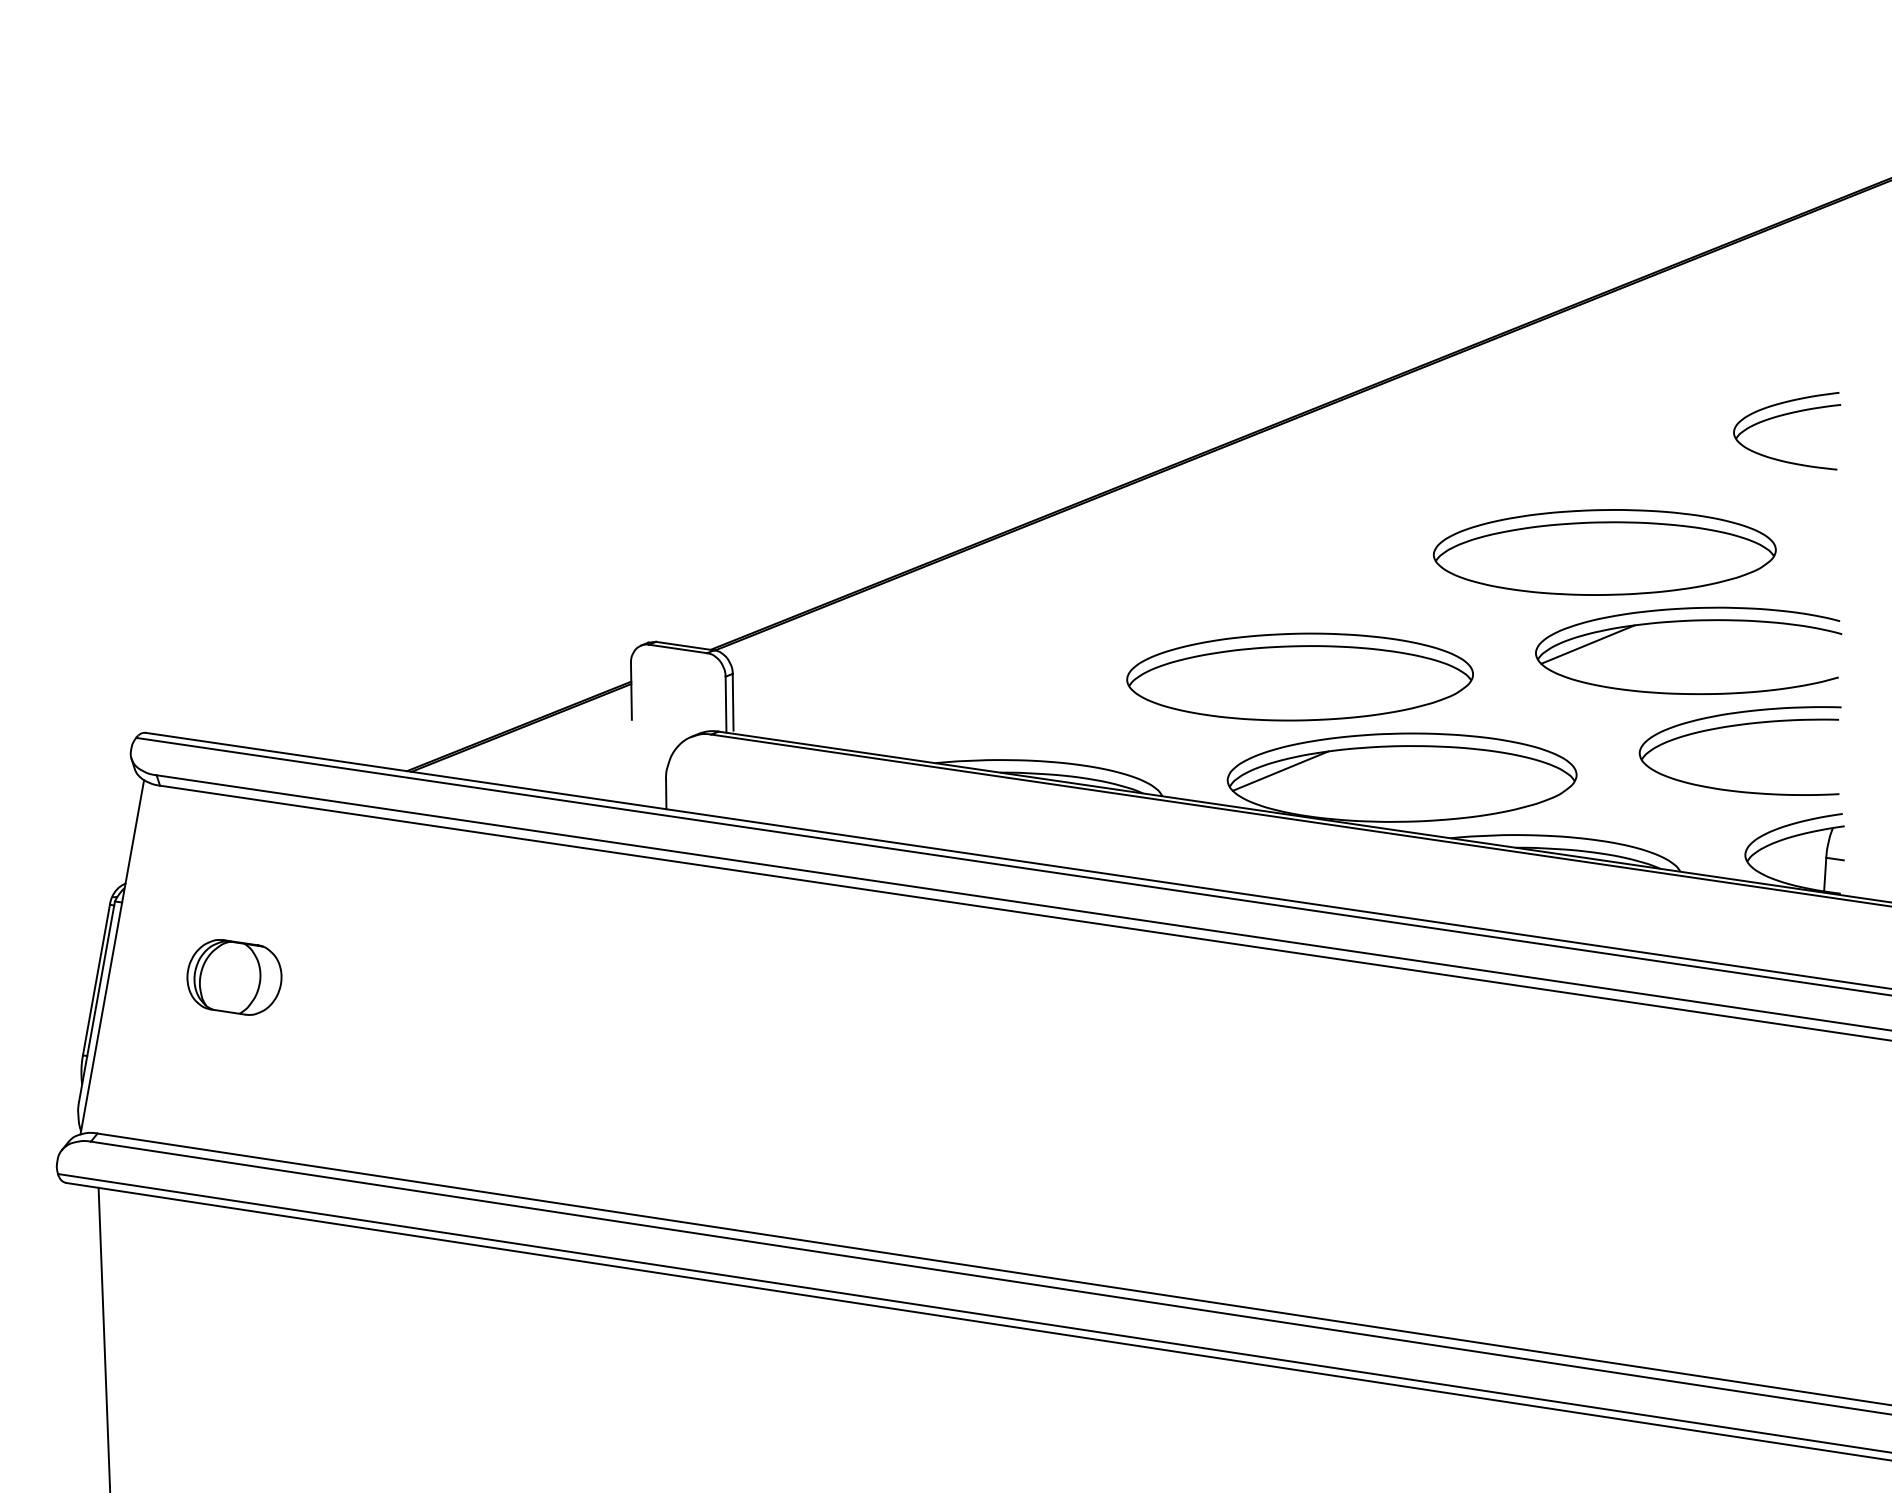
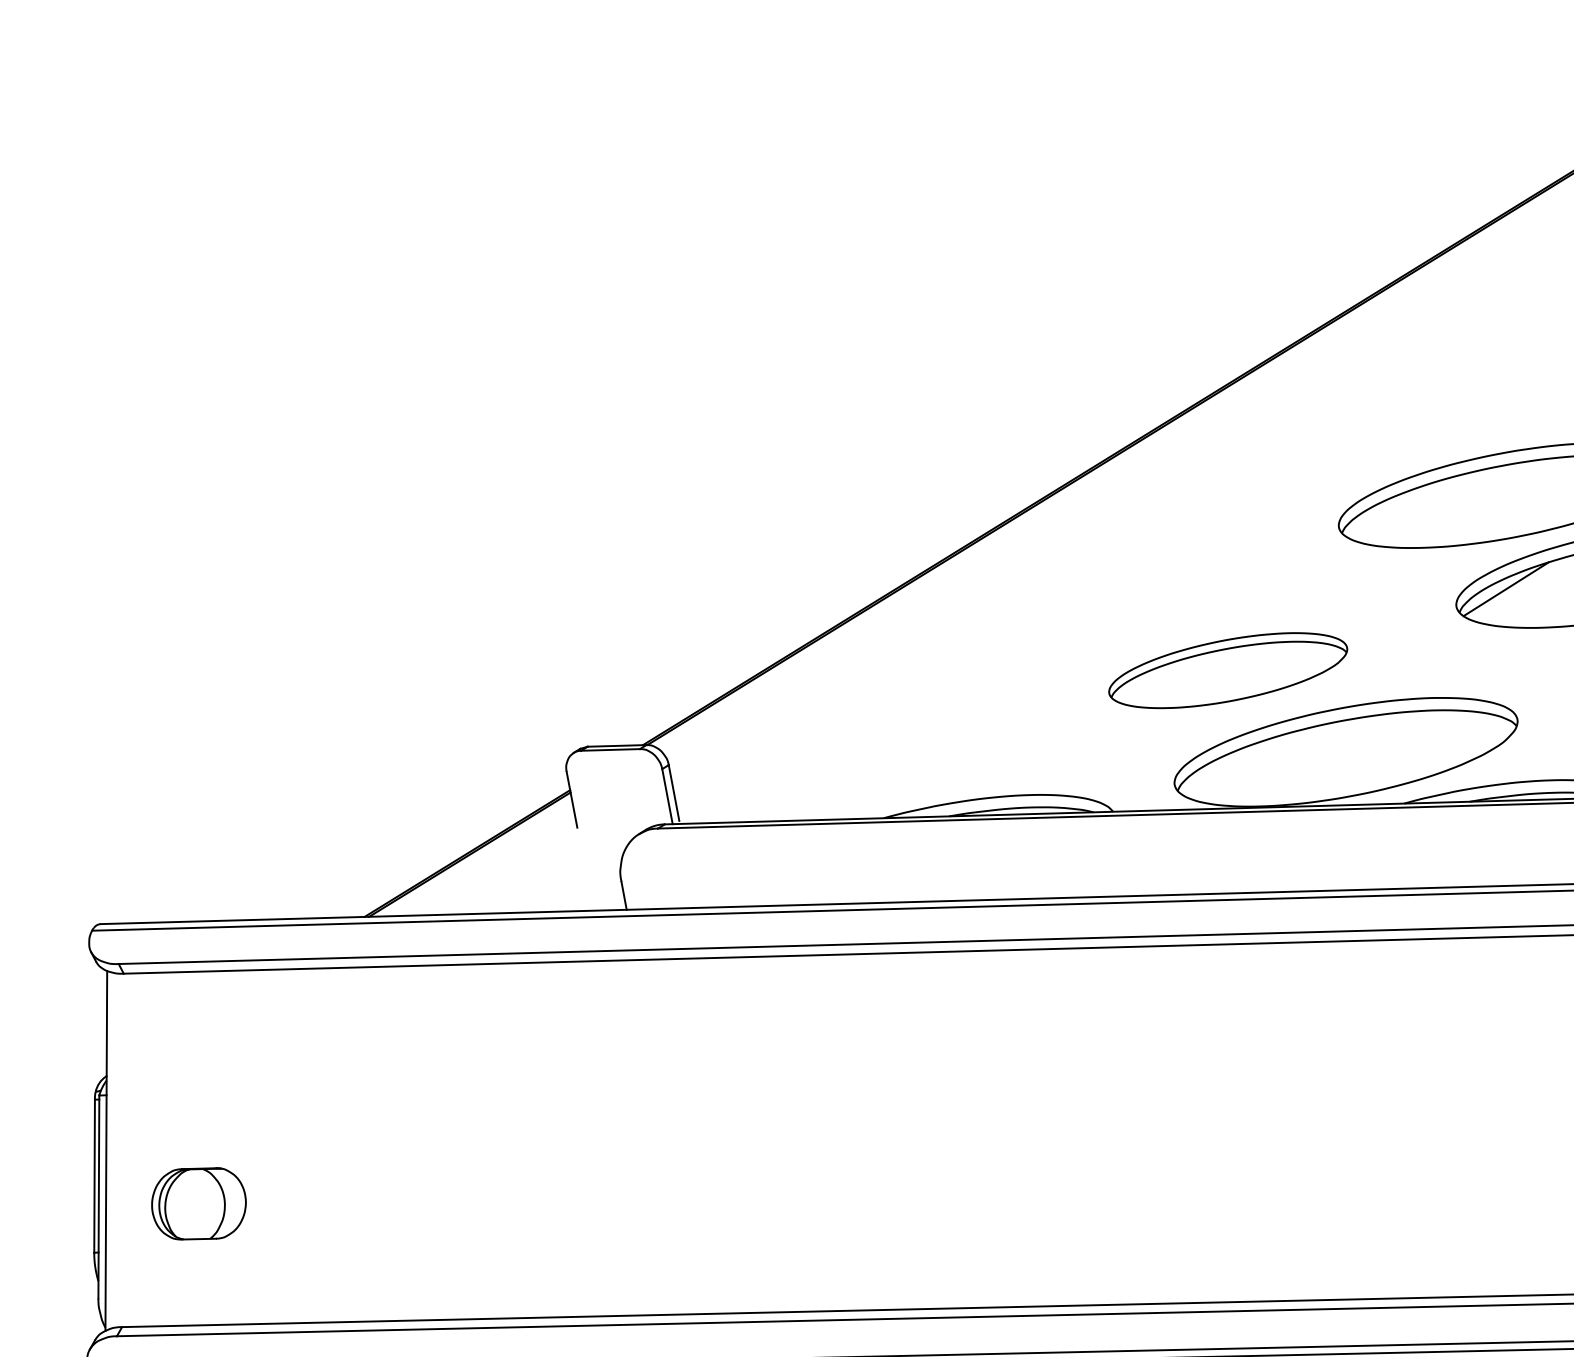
part: (1299, 676) -> (1227, 670), size x0.7
line: (1280, 770) -> (1224, 766), removed
part: (234, 977) -> (199, 1204), moved

